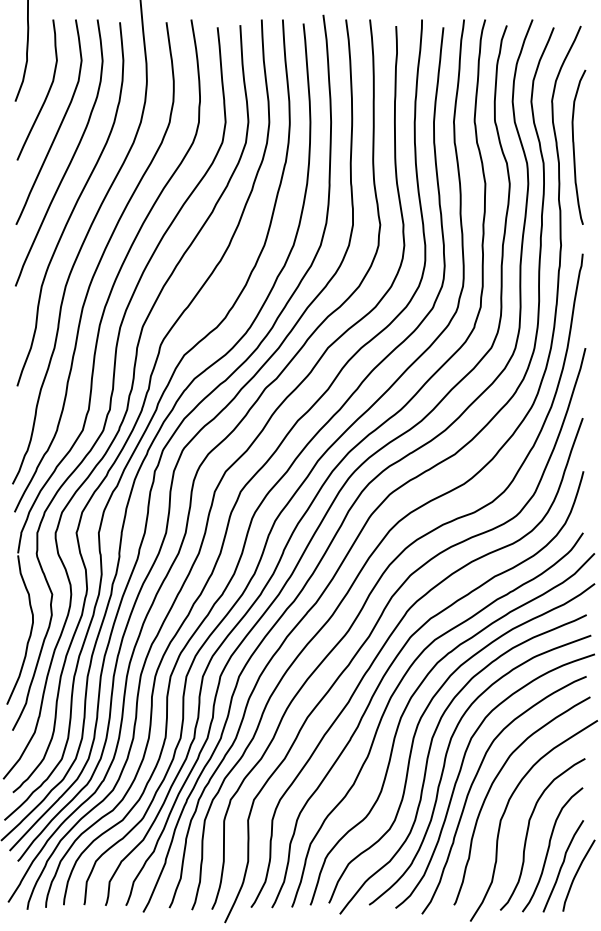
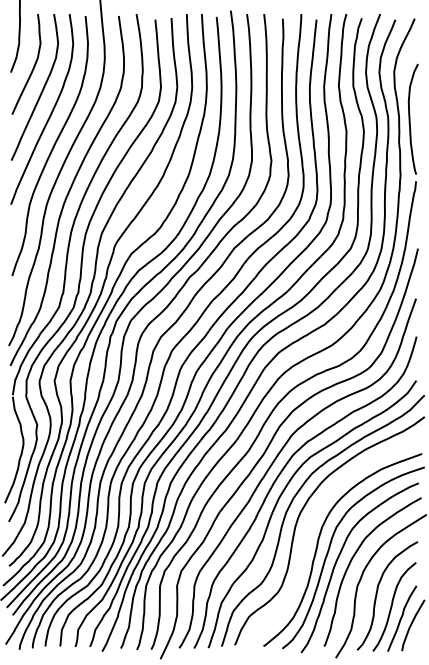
curve: (574, 146) -> (410, 118), moved
curve: (429, 758) -> (306, 541), removed

